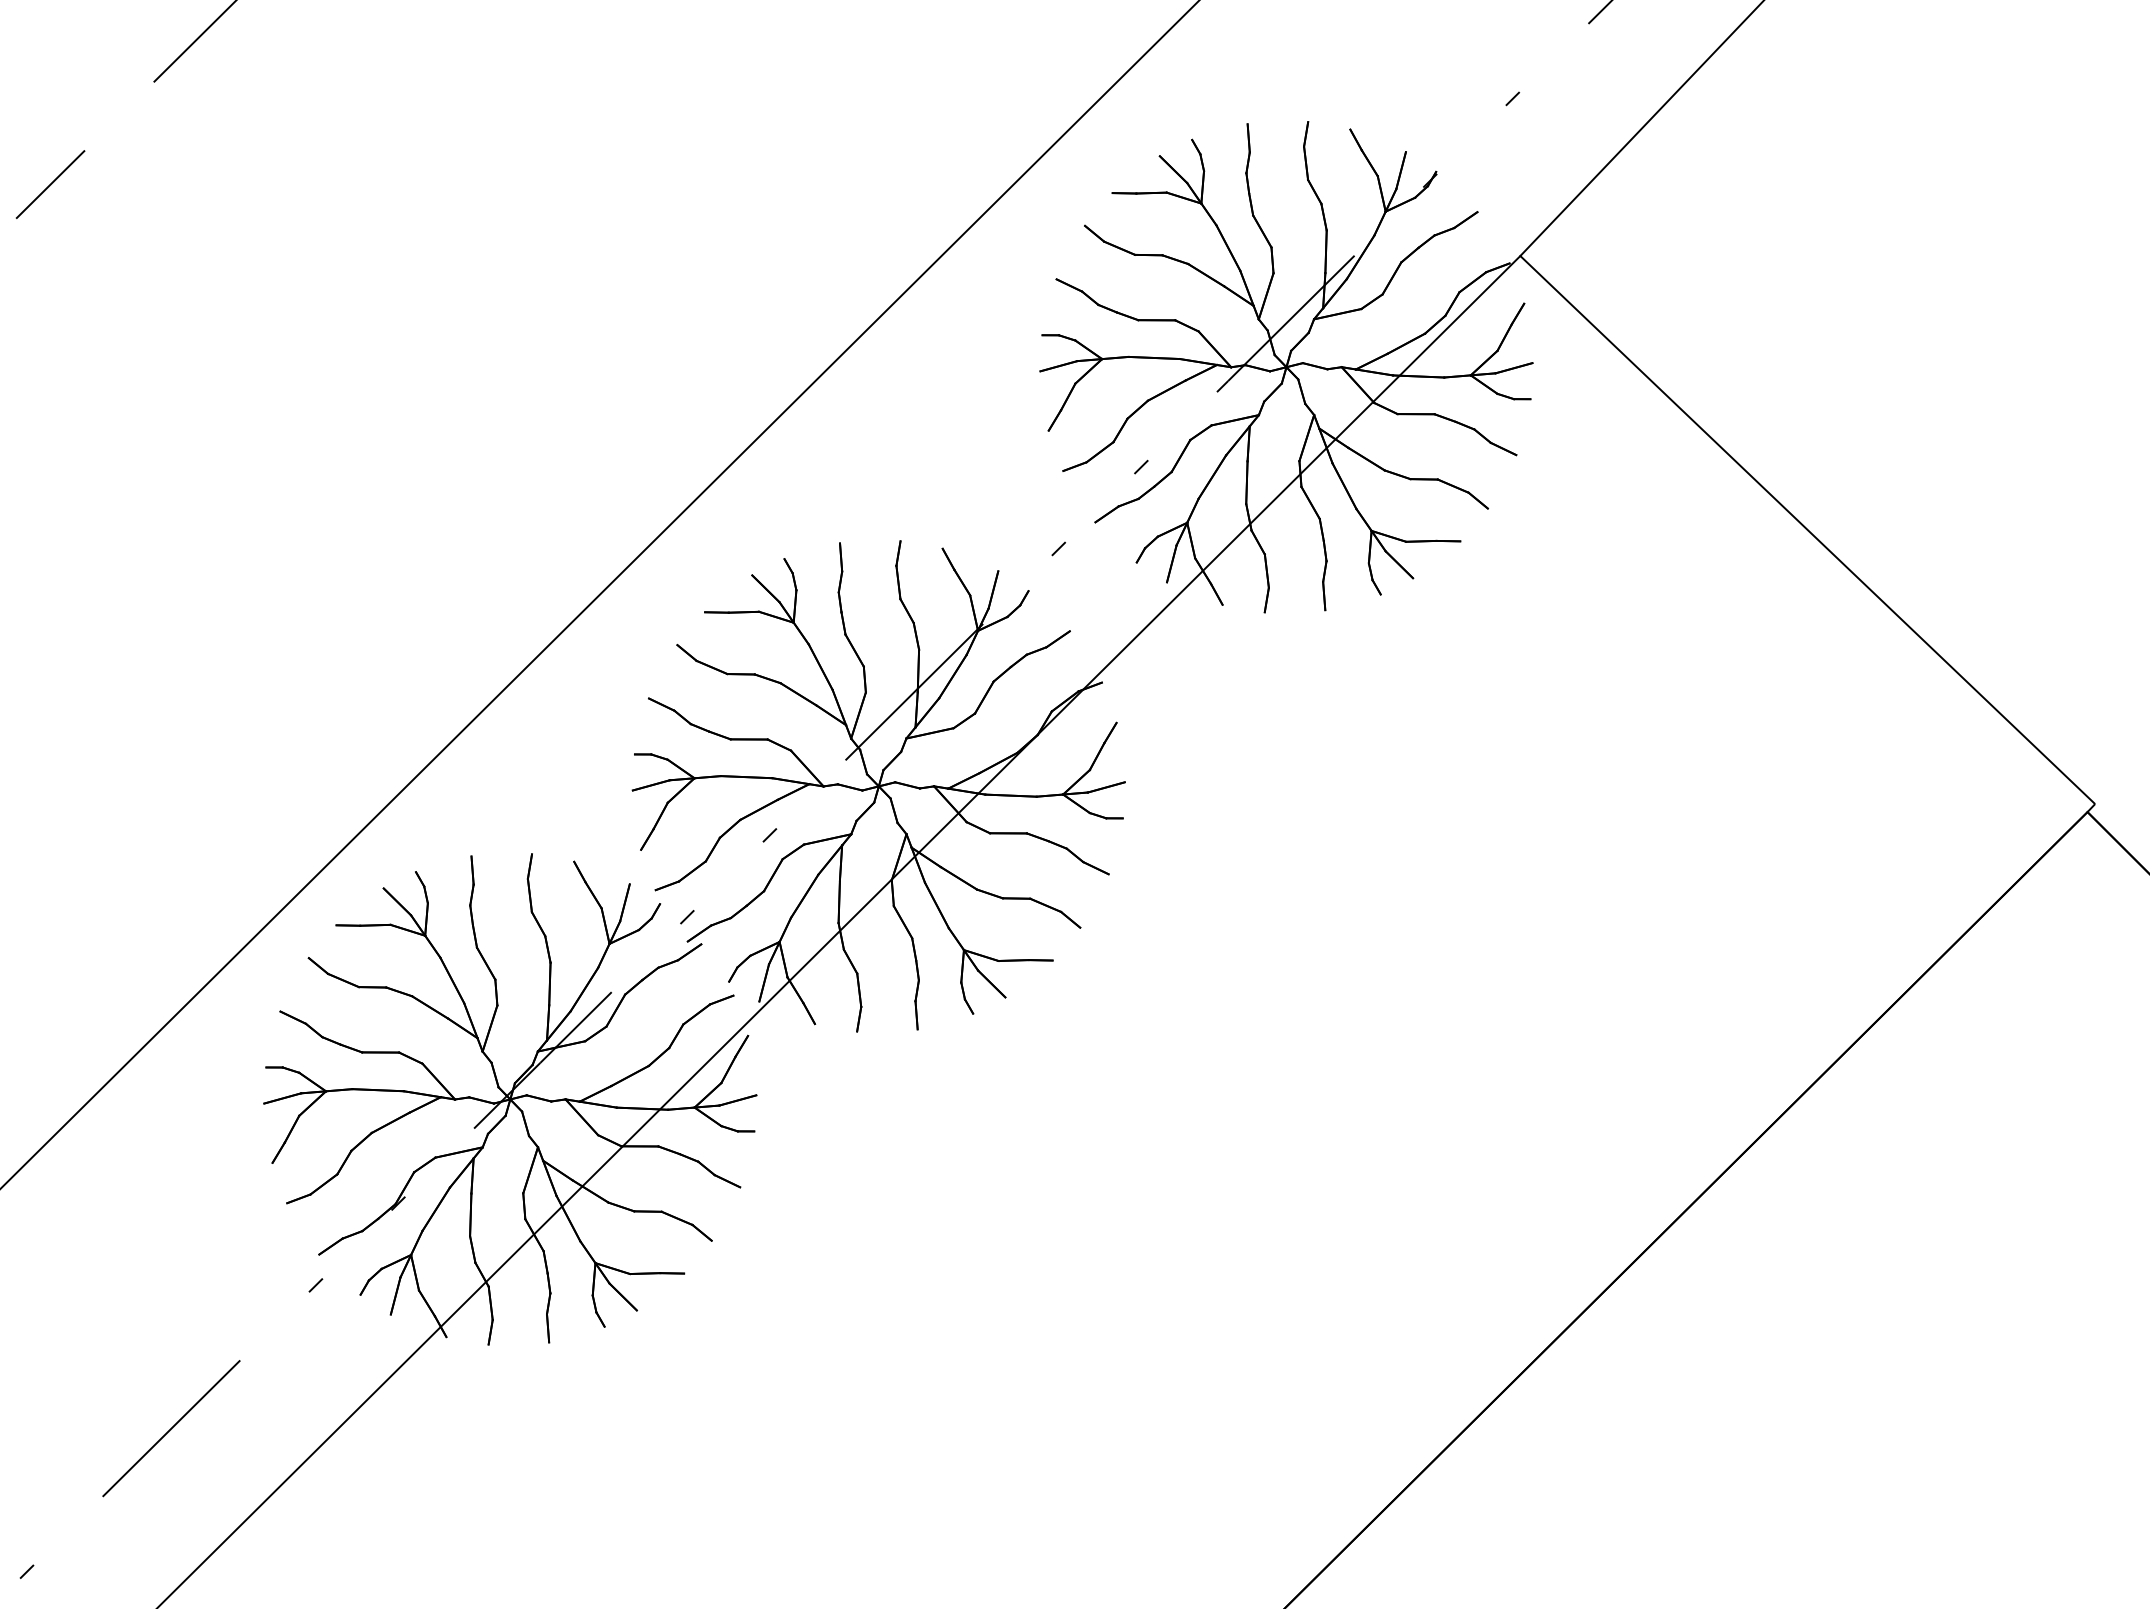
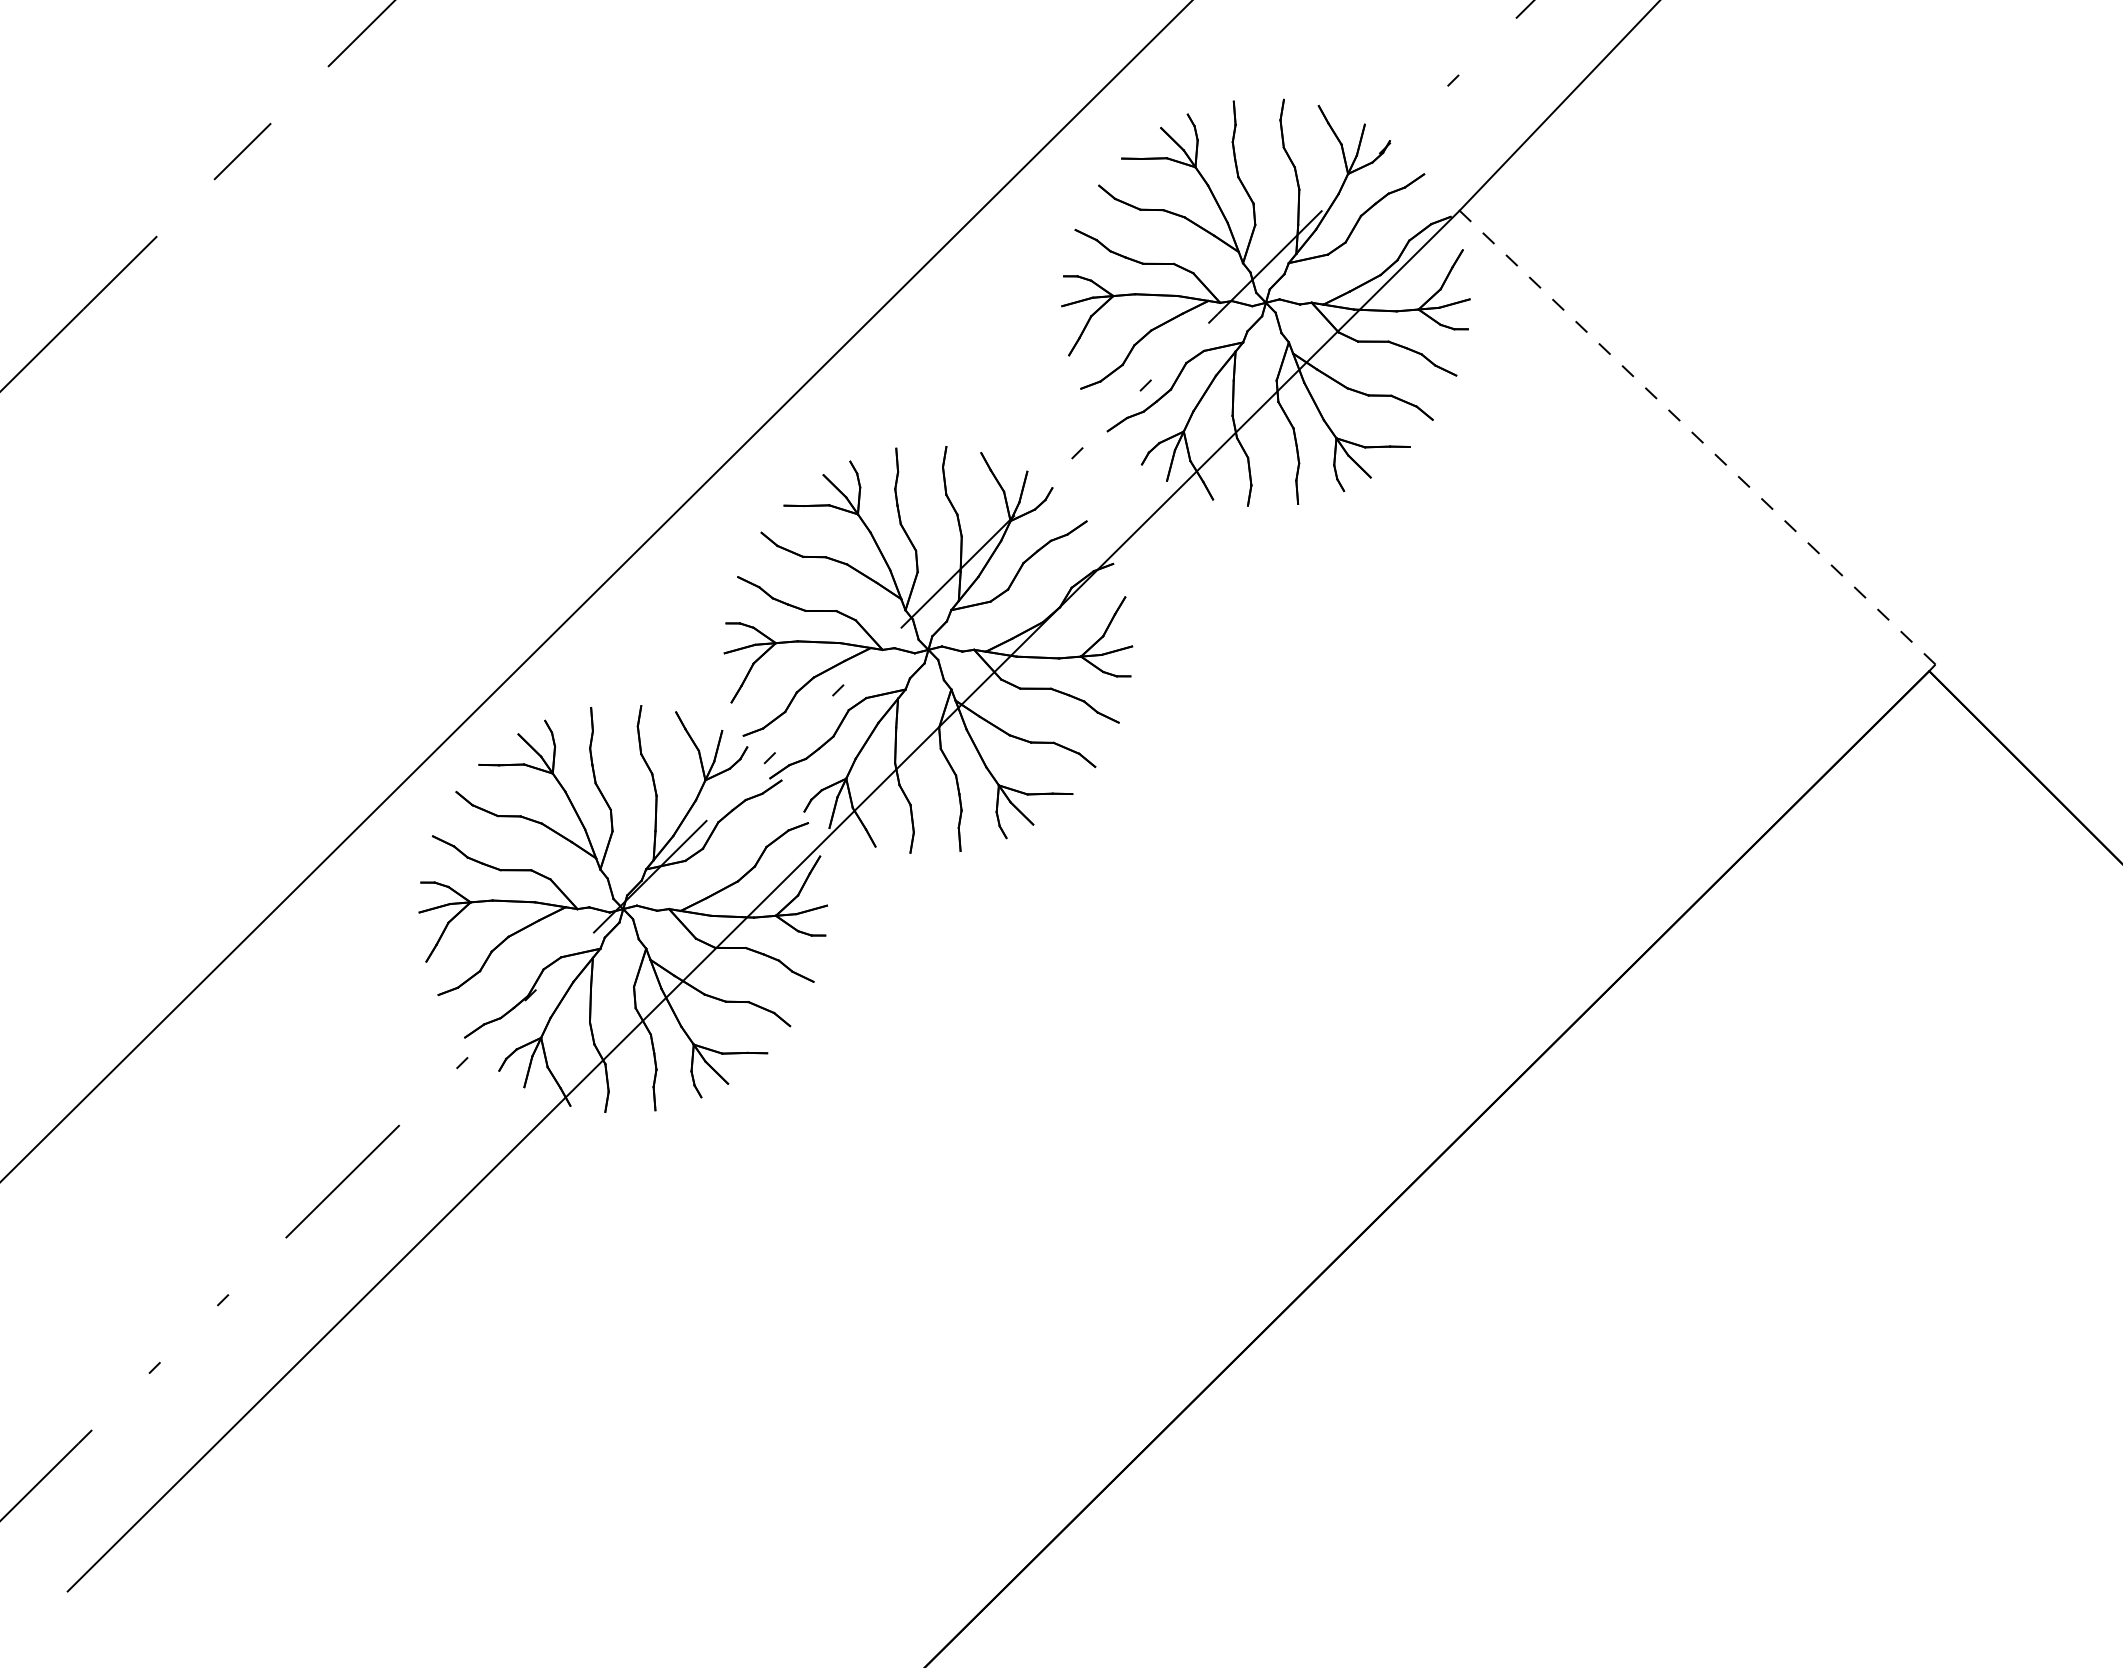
line: (1807, 529) -> (1697, 437), solid -> dashed

